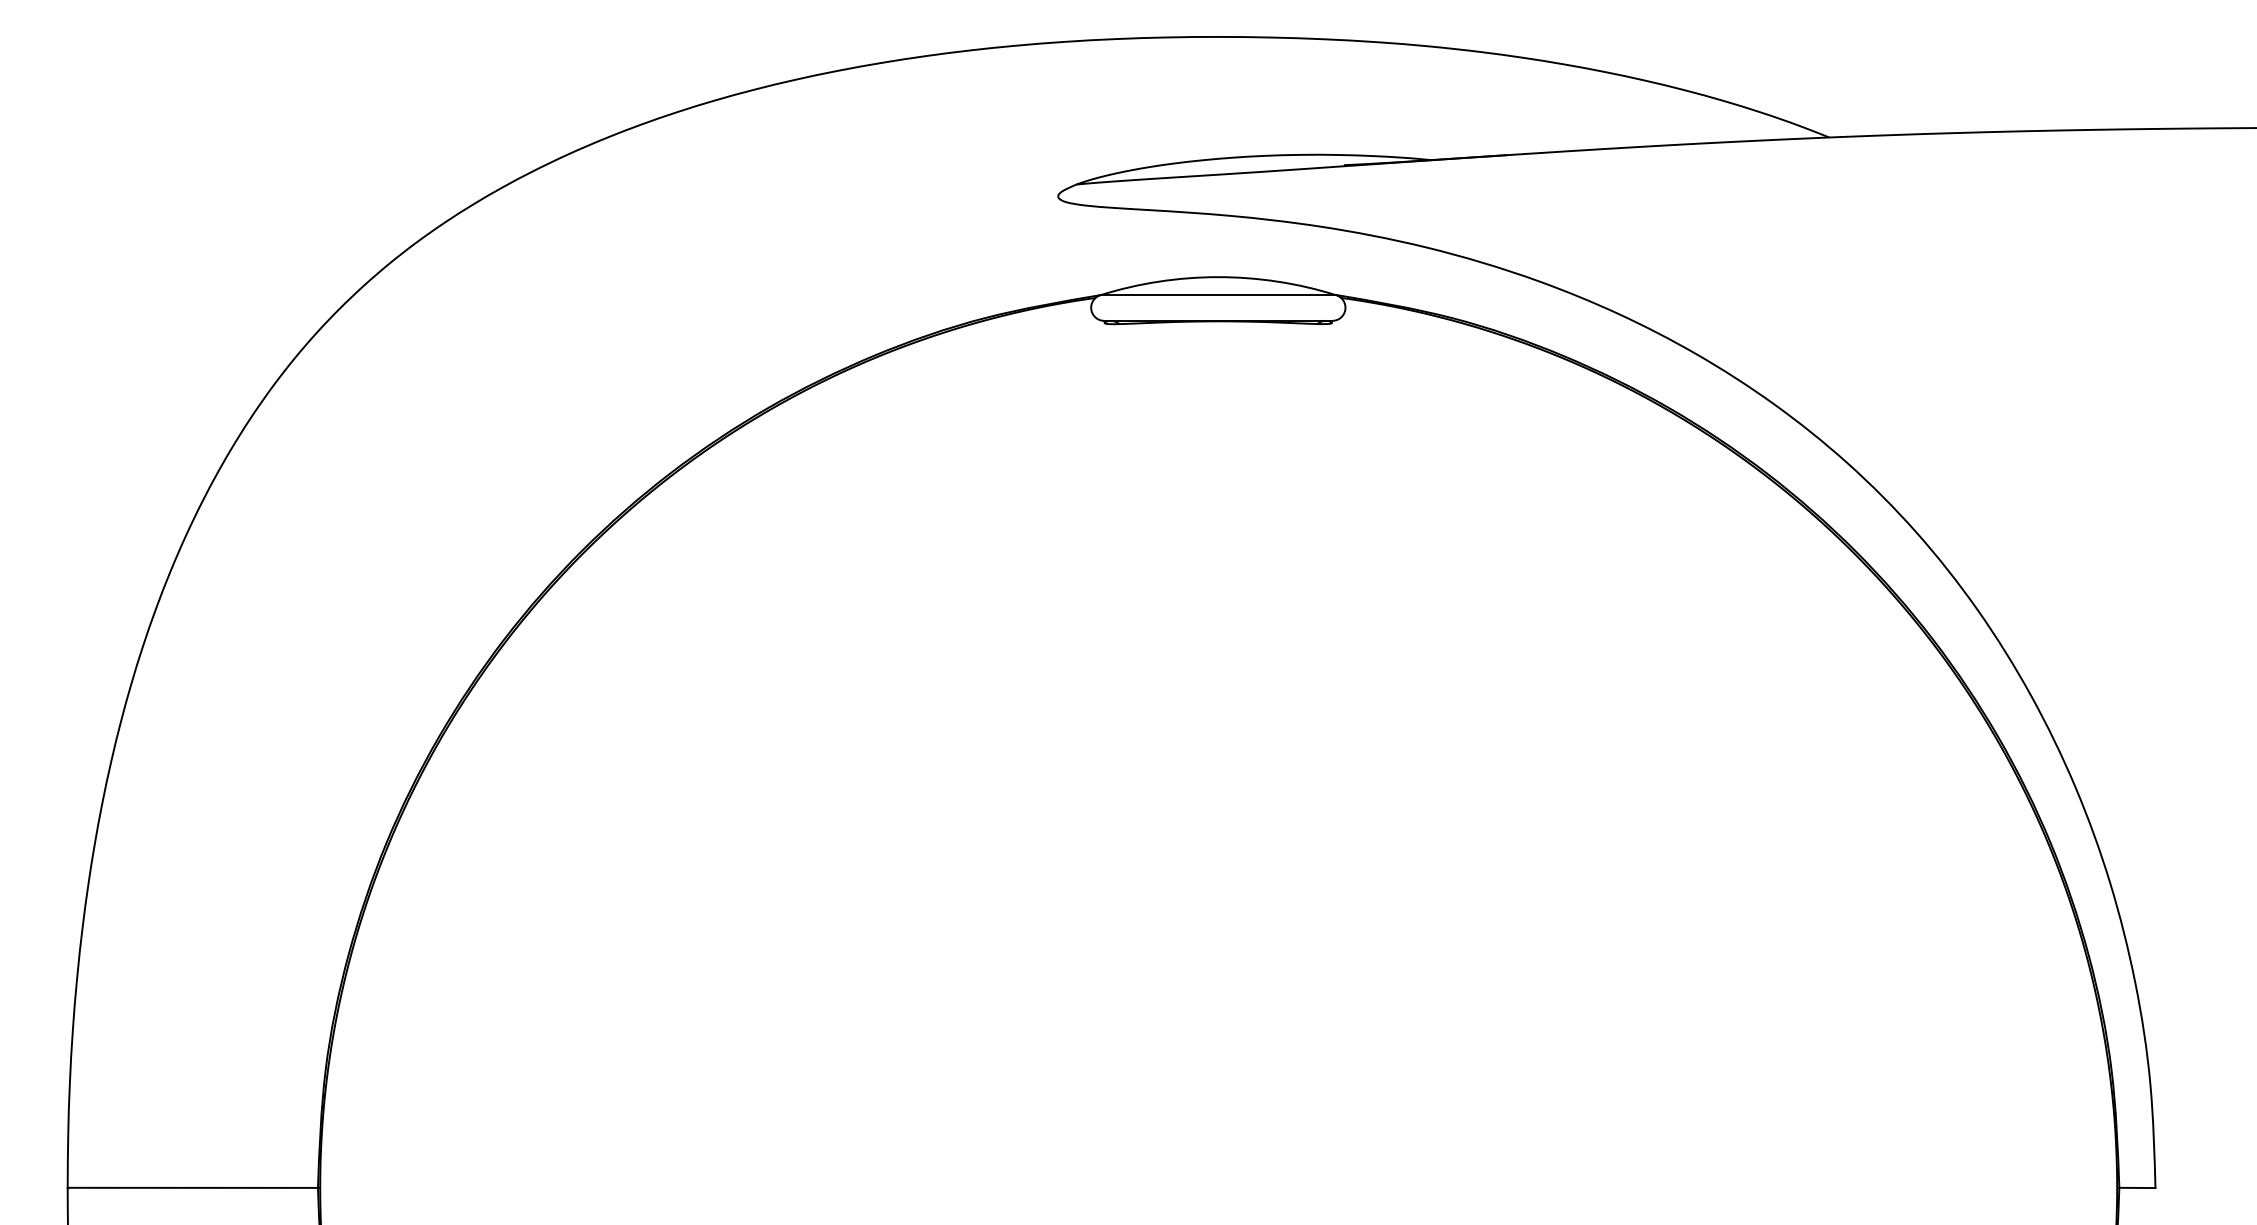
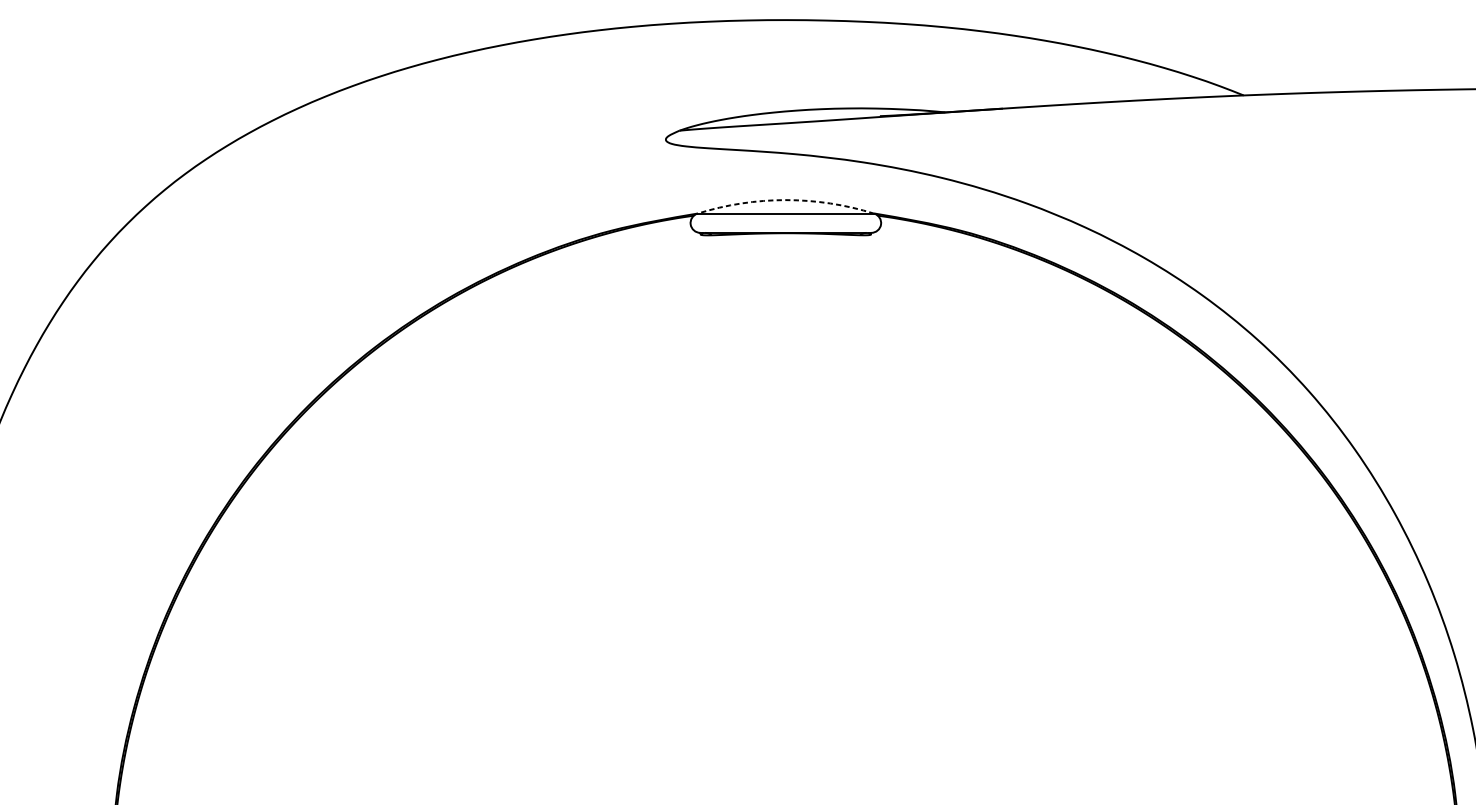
arc: (1218, 277) -> (785, 200), solid -> dashed

